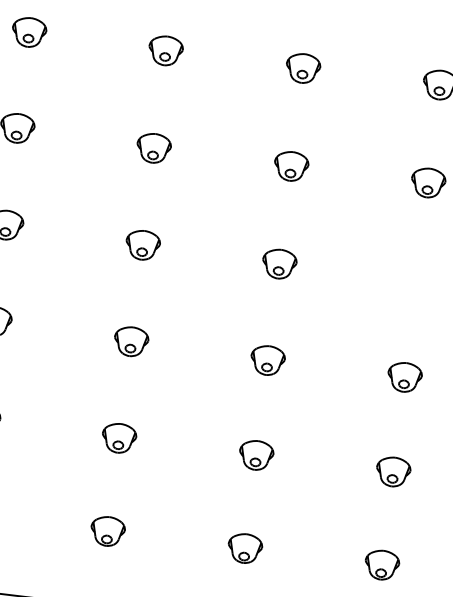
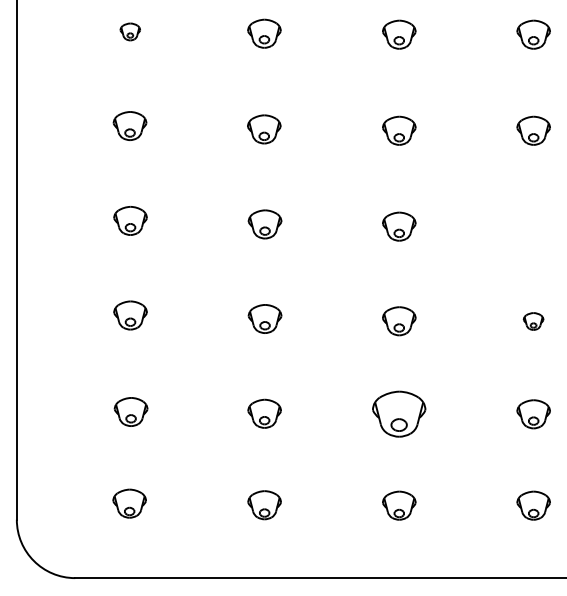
part: (29, 32) -> (130, 31), size x0.6
part: (404, 377) -> (533, 321), size x0.6
part: (256, 455) -> (399, 414), size x1.6

